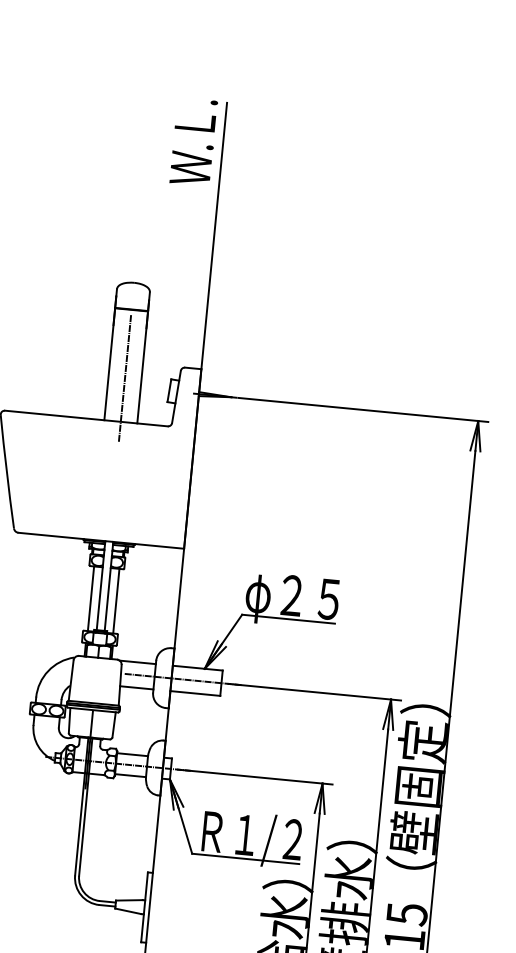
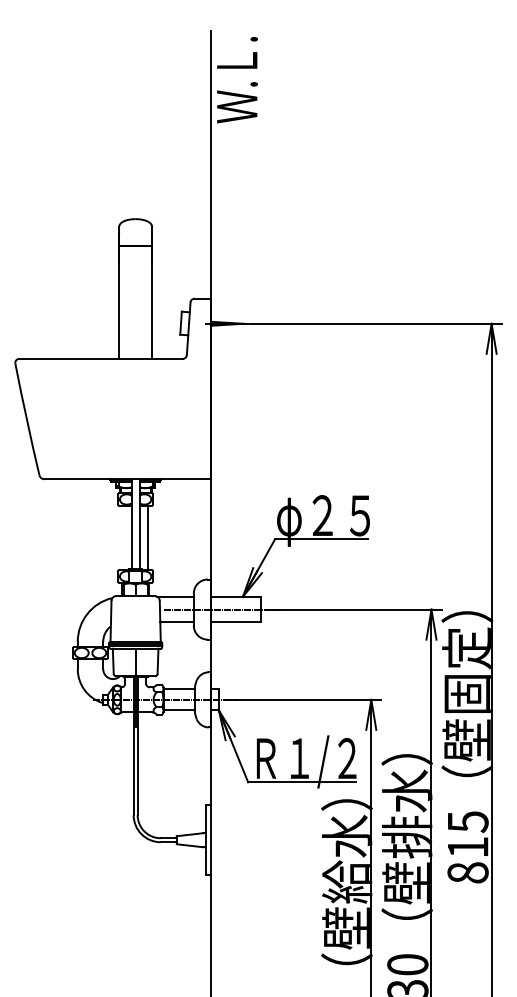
text: (193, 142) -> (237, 80), moved
line: (124, 377) -> (135, 314), removed
line: (90, 598) -> (122, 537), removed

